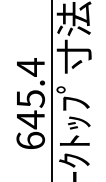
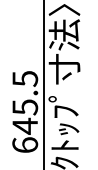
text: (31, 66) -> (25, 78), 645.4 -> 645.5

